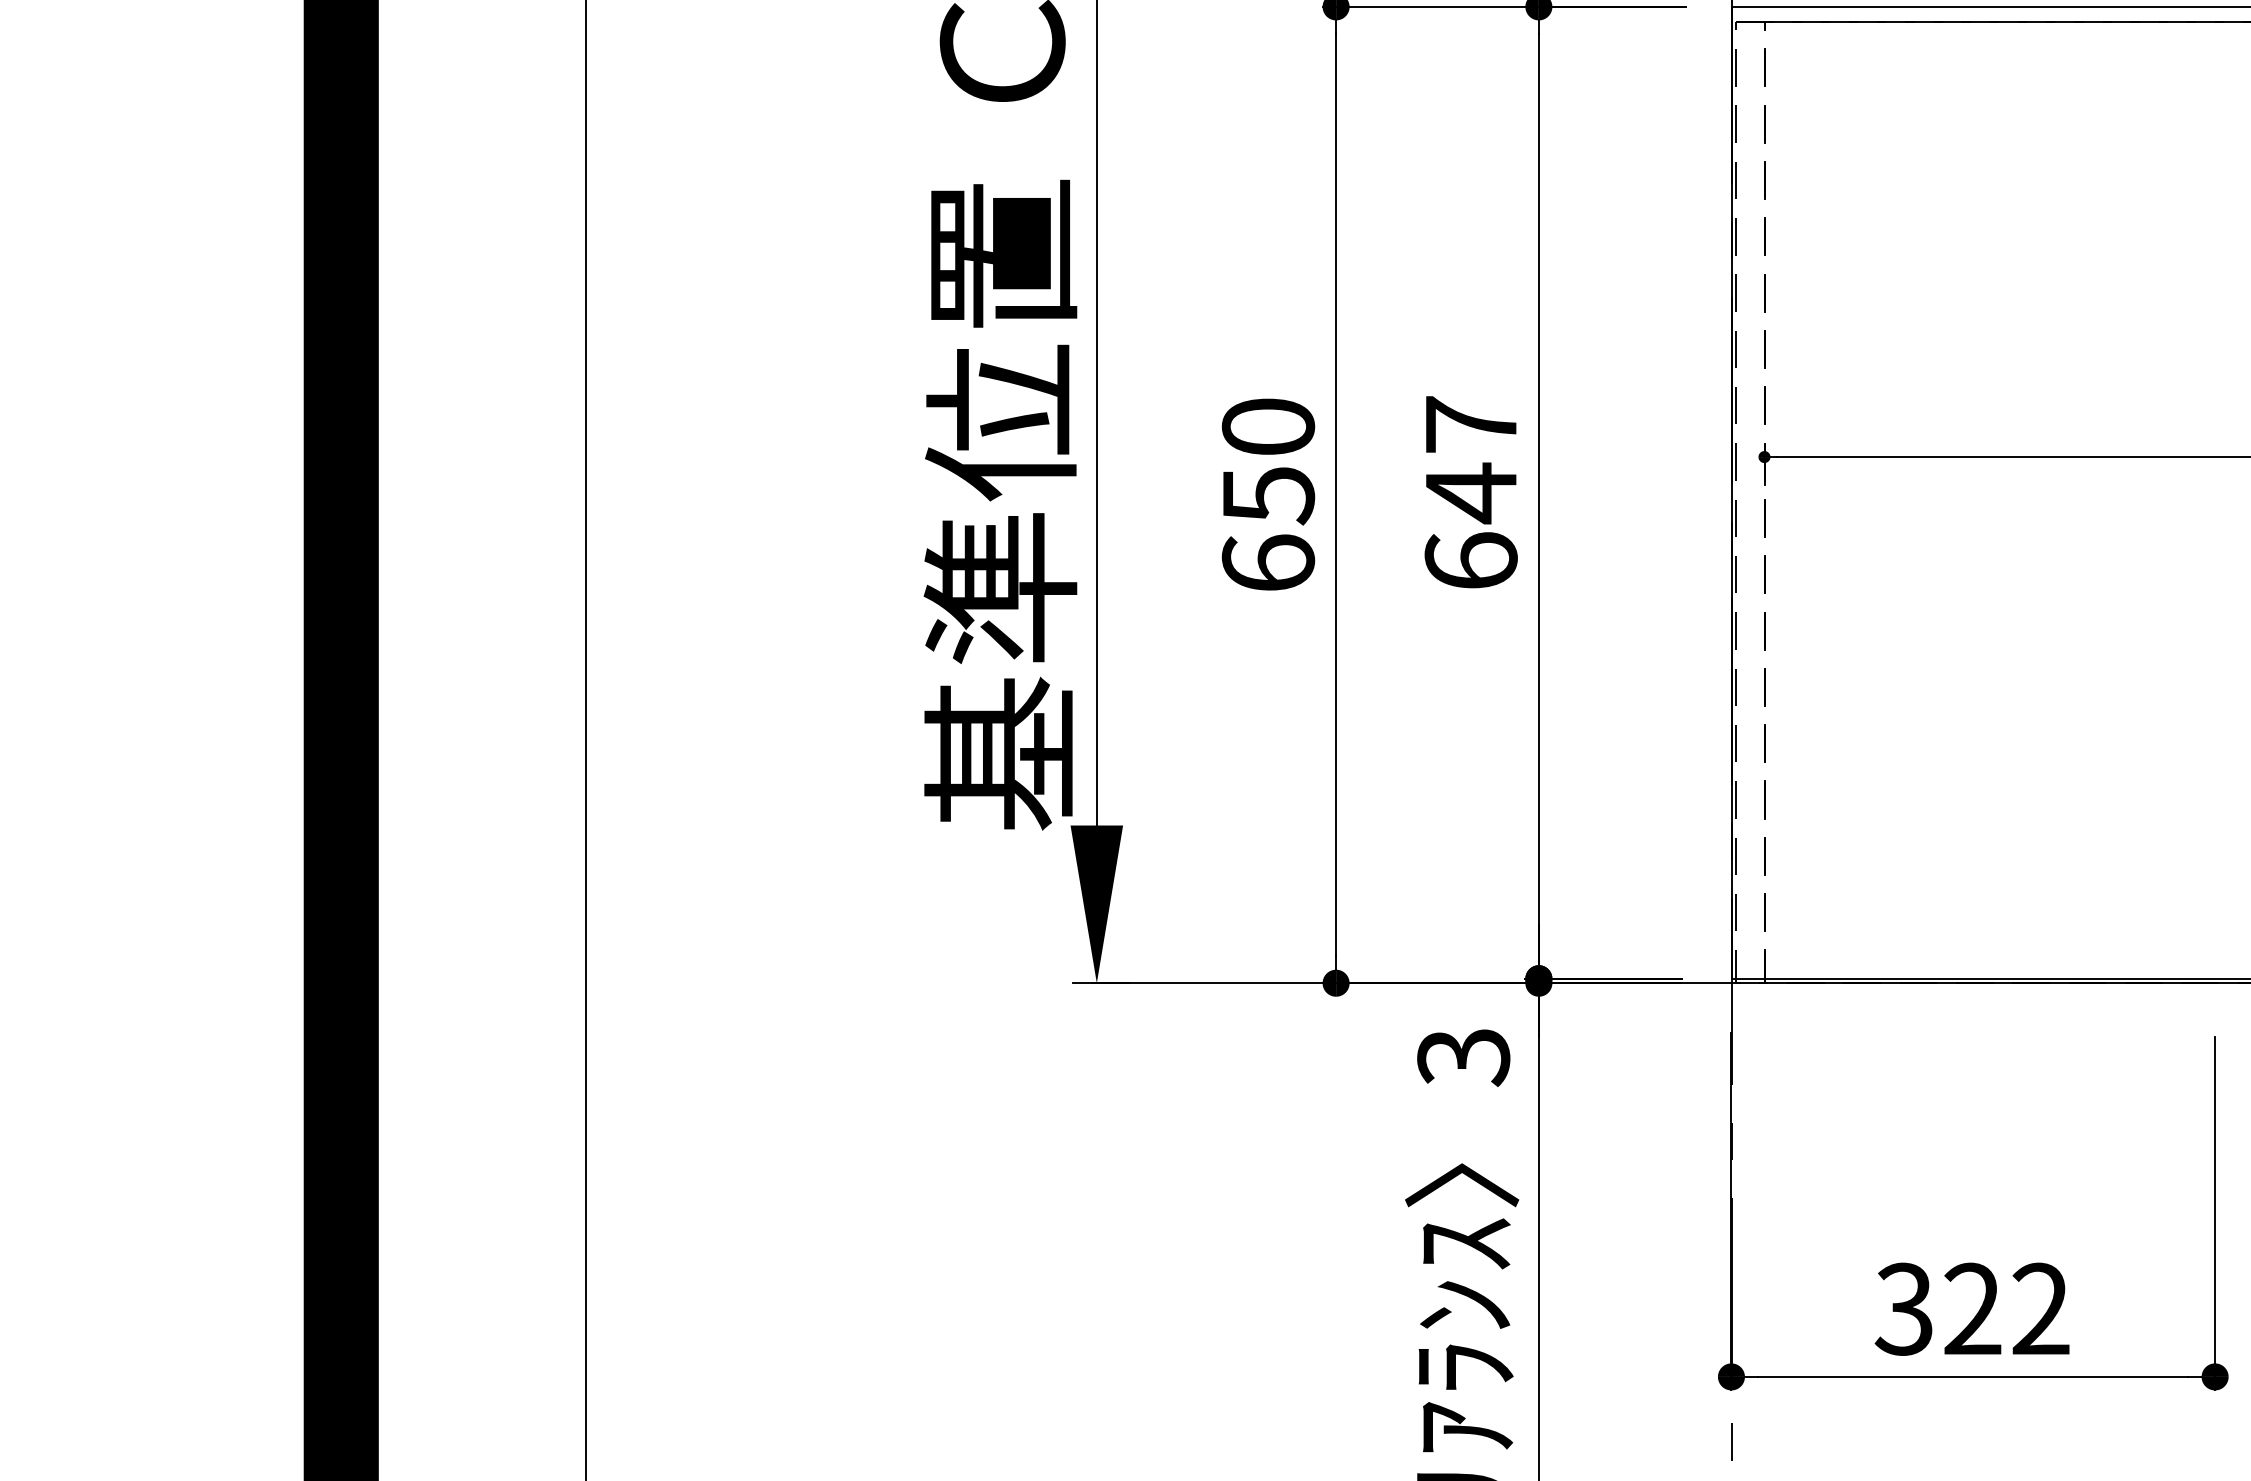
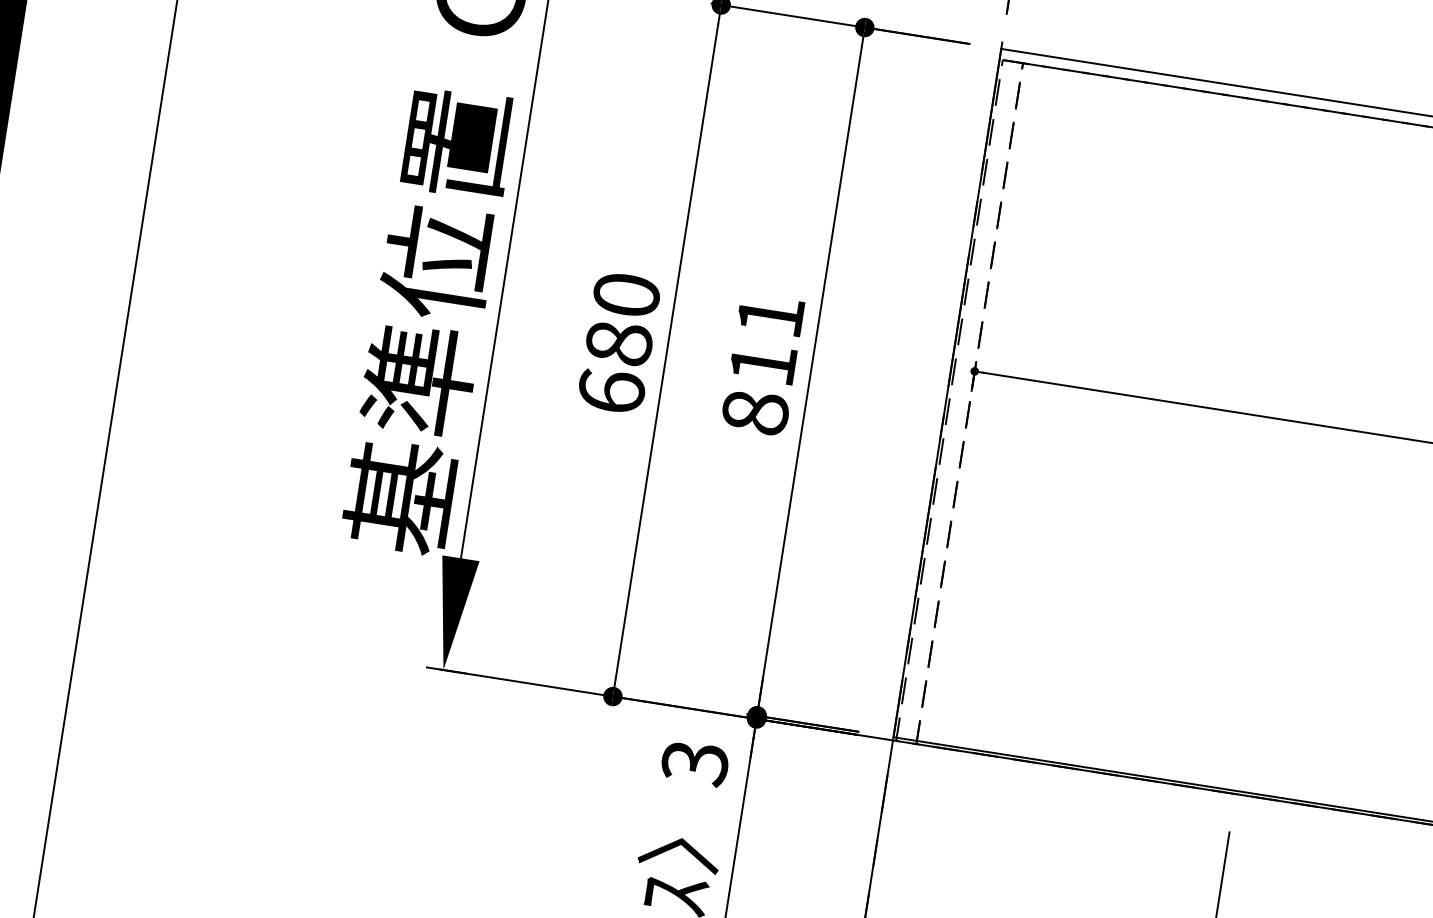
text: (1470, 492) -> (762, 363), 647 -> 811
text: (1268, 495) -> (619, 343), 650 -> 680

